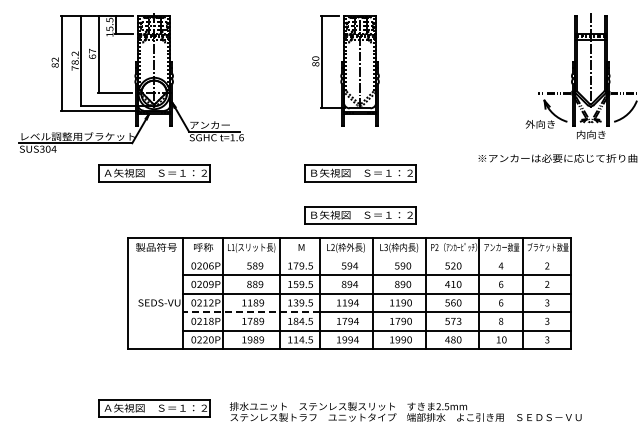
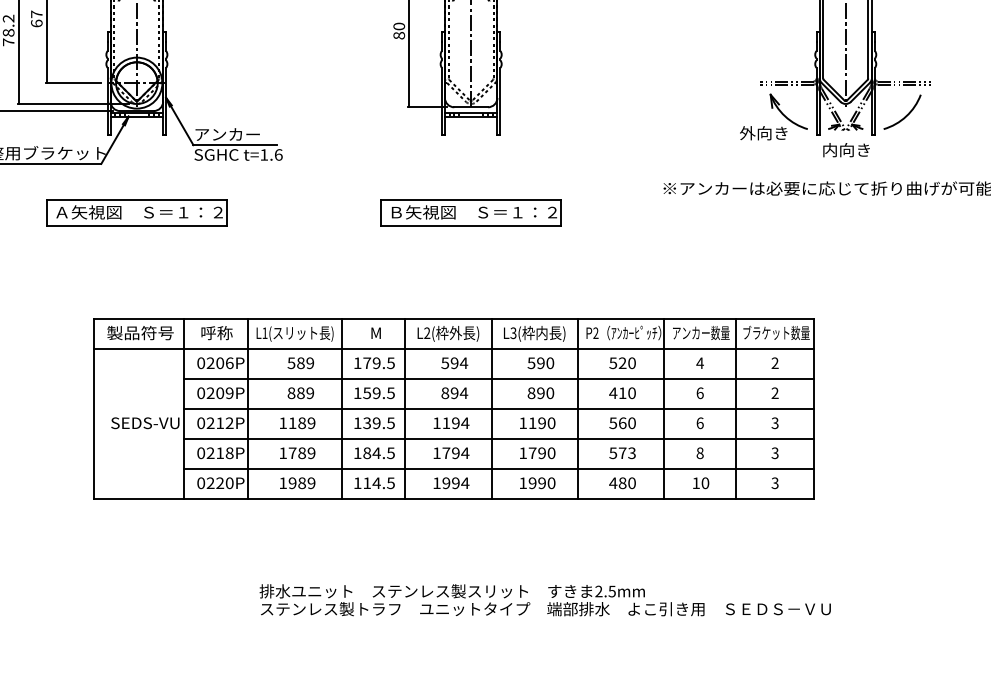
part: (360, 215) -> (471, 281), removed
line: (349, 256) -> (454, 347), added
line: (250, 312) -> (293, 438), dashed -> solid
part: (154, 408) -> (137, 594), removed

